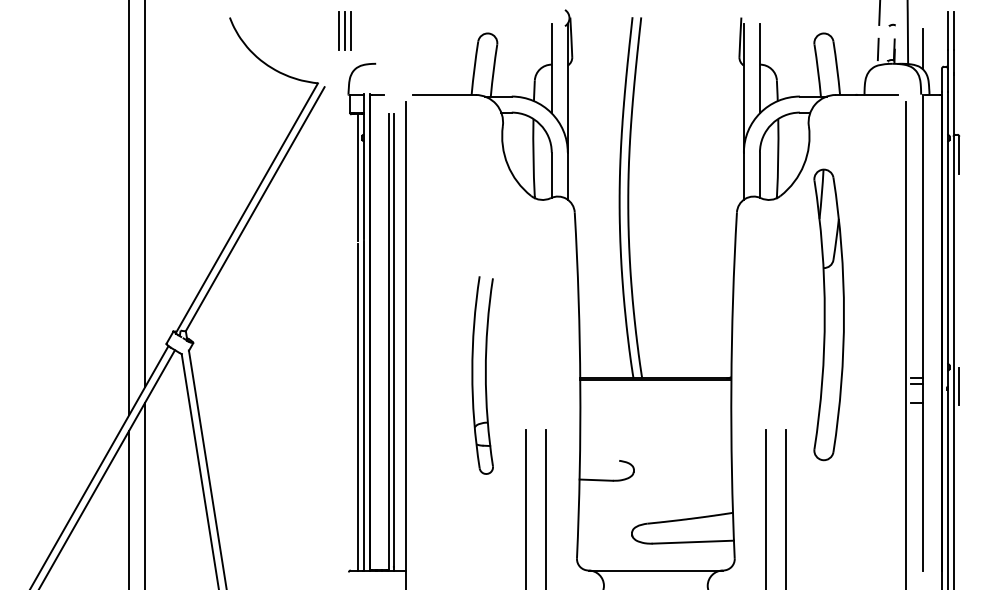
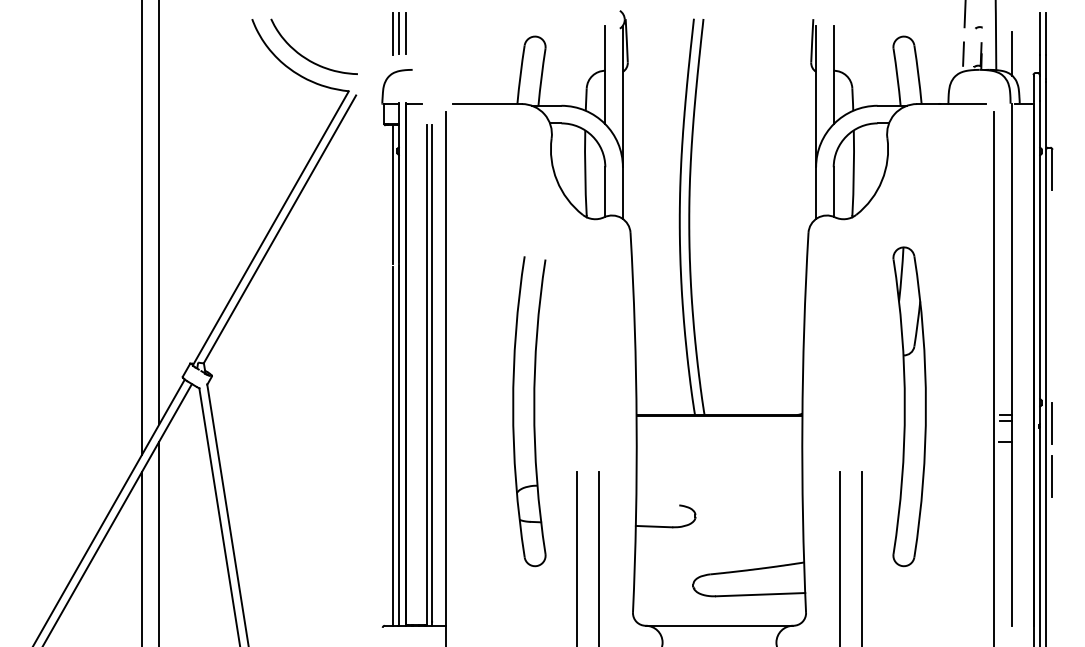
part: (344, 30) -> (398, 33), moved
curve: (279, 52) -> (306, 57), added
part: (828, 314) -> (908, 406), moved
part: (482, 375) -> (529, 411), size x1.43
line: (959, 433) -> (1052, 475), added

